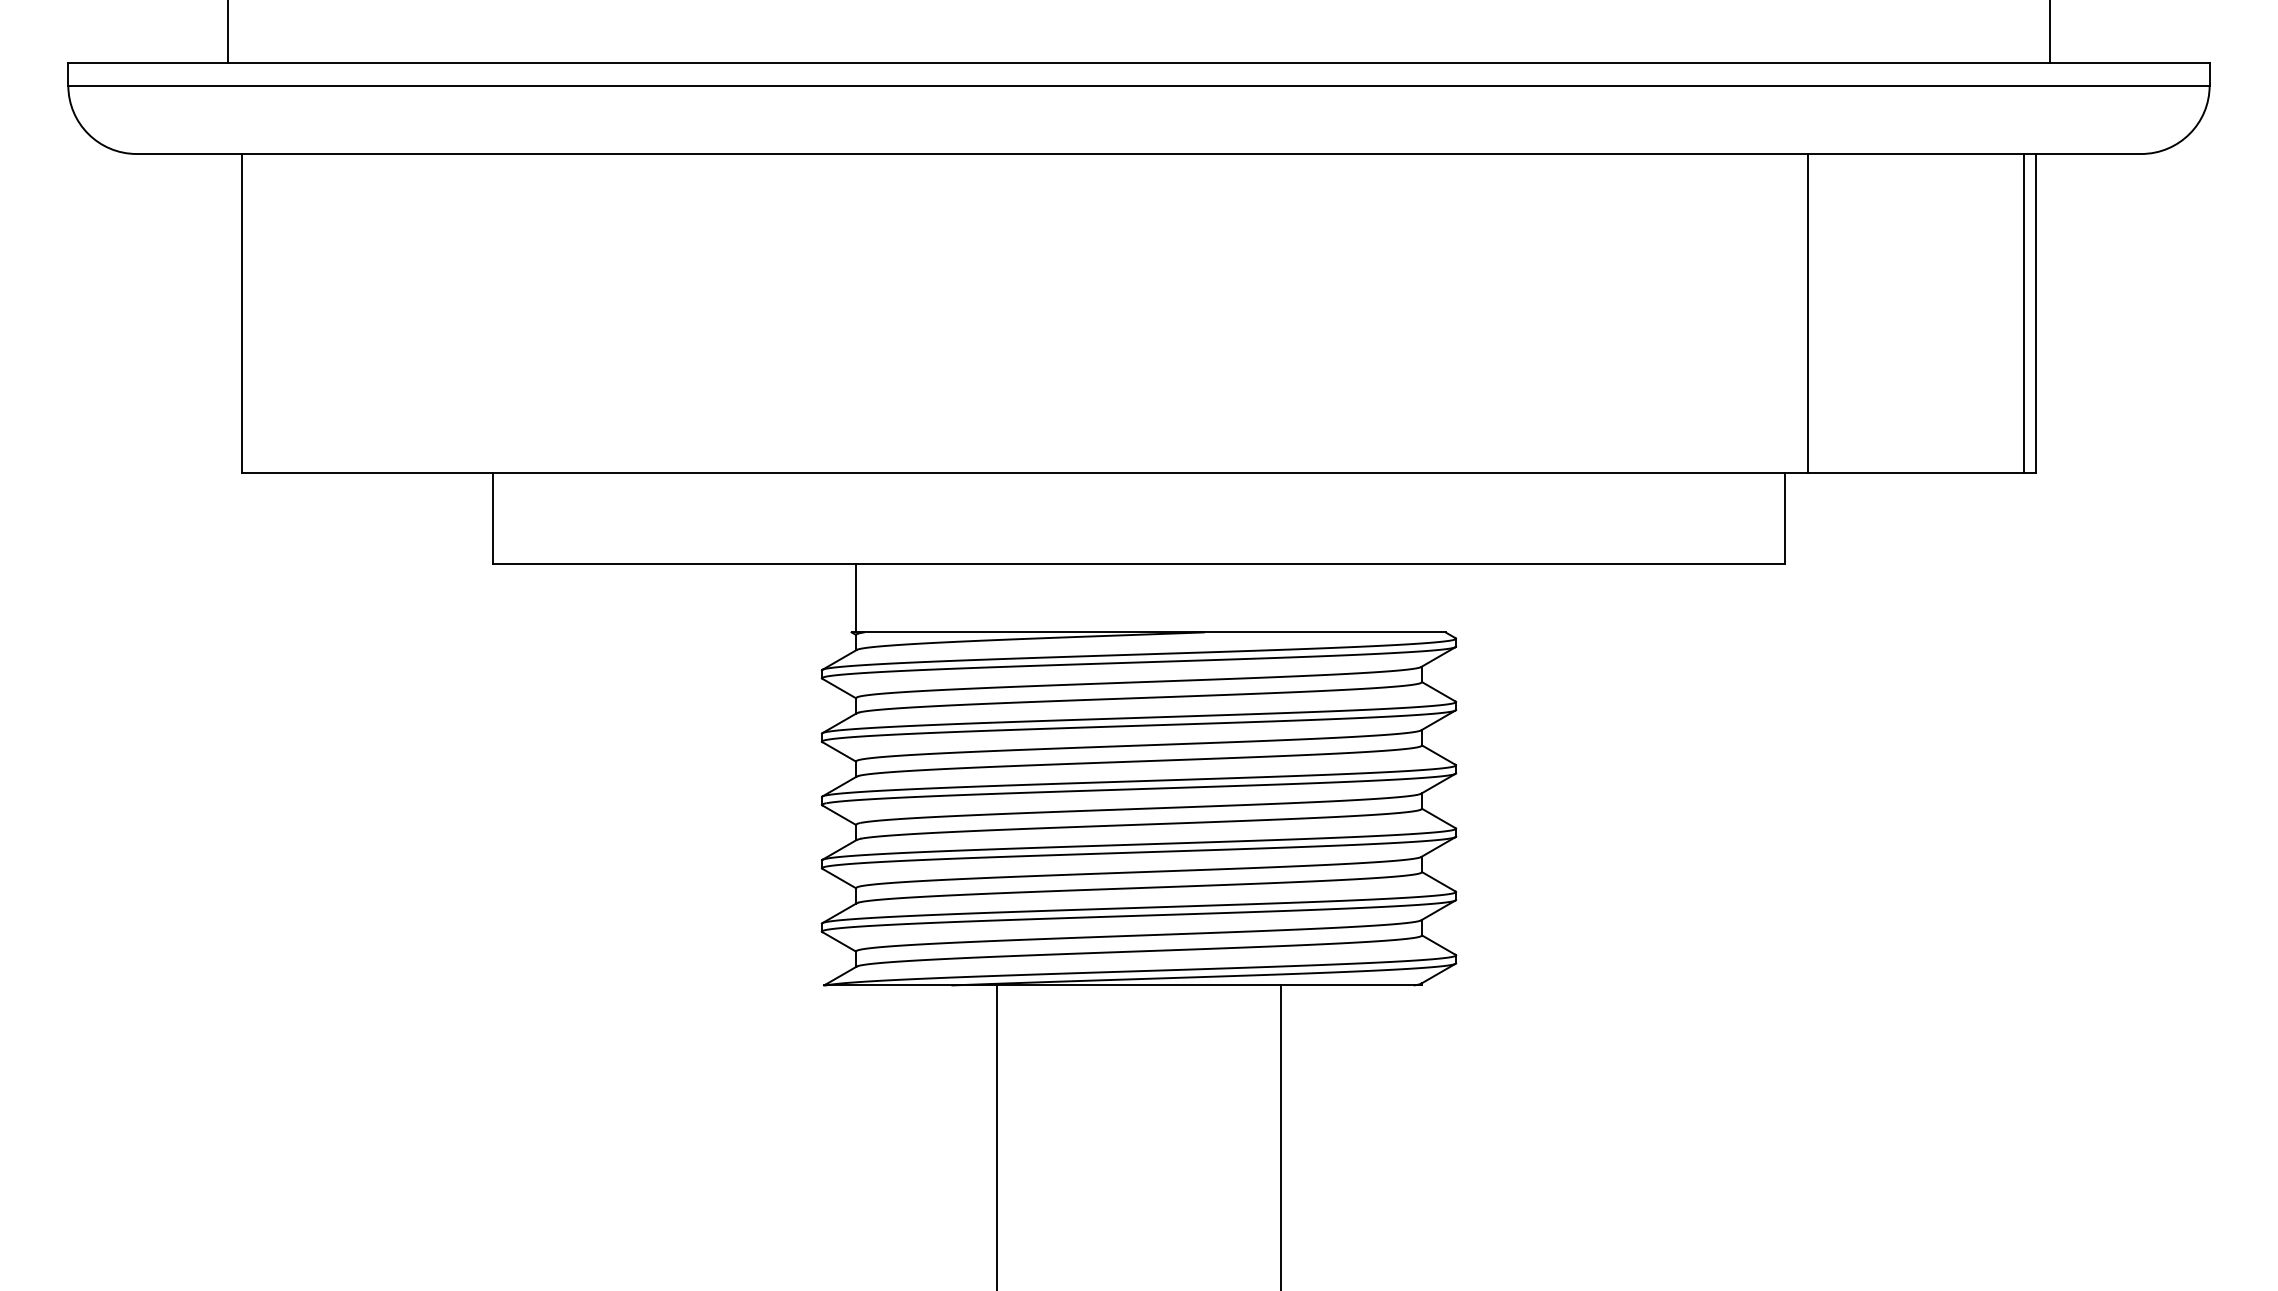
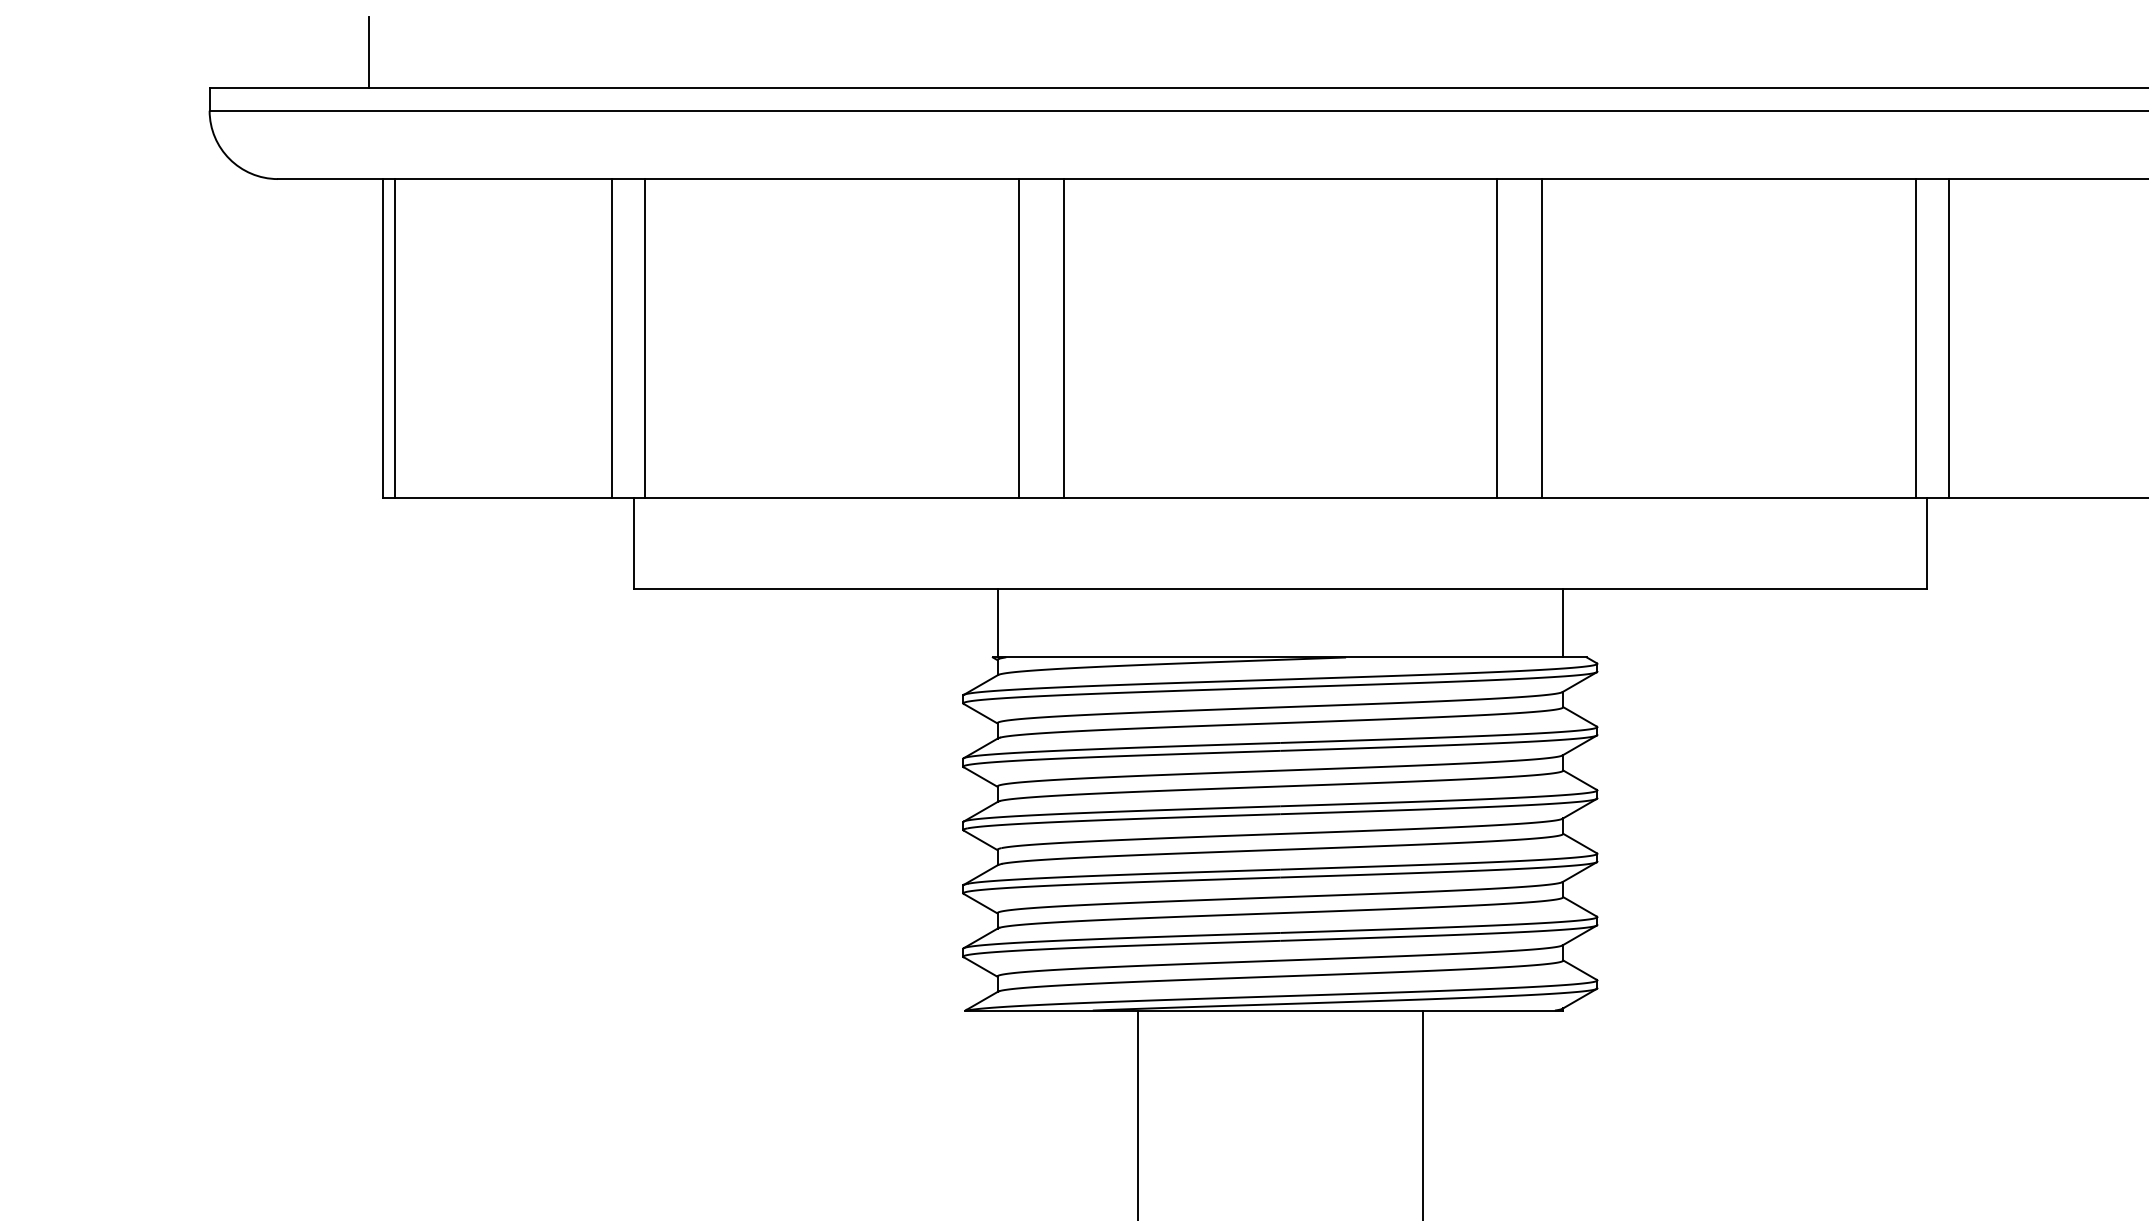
line: (254, 313) -> (395, 338), added
line: (470, 313) -> (611, 338), added
line: (503, 313) -> (644, 338), added
line: (877, 313) -> (1018, 338), added
line: (922, 313) -> (1063, 338), added
line: (1355, 313) -> (1496, 338), added
line: (1400, 313) -> (1541, 338), added
line: (1774, 313) -> (1915, 338), added
line: (1421, 598) -> (1562, 623), added

